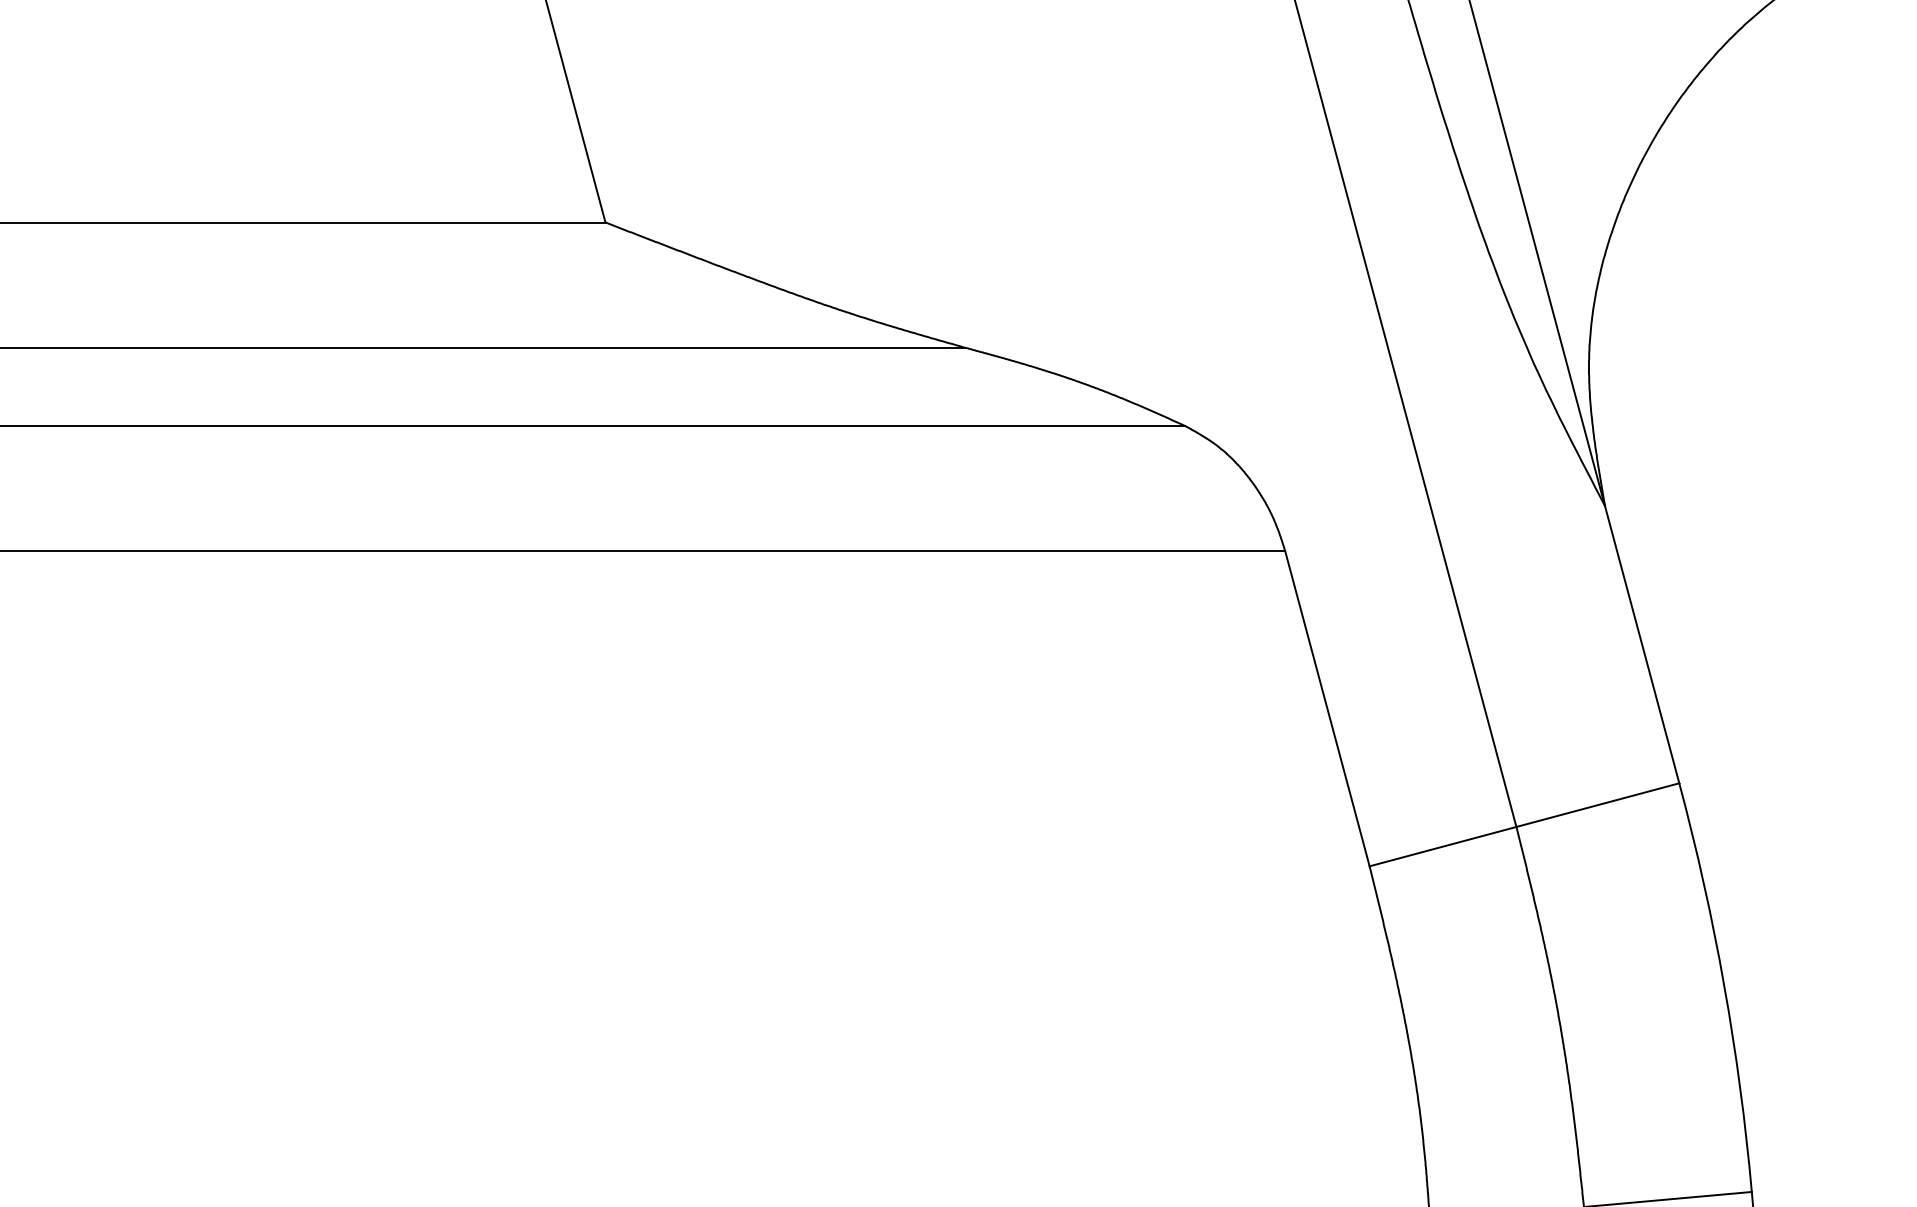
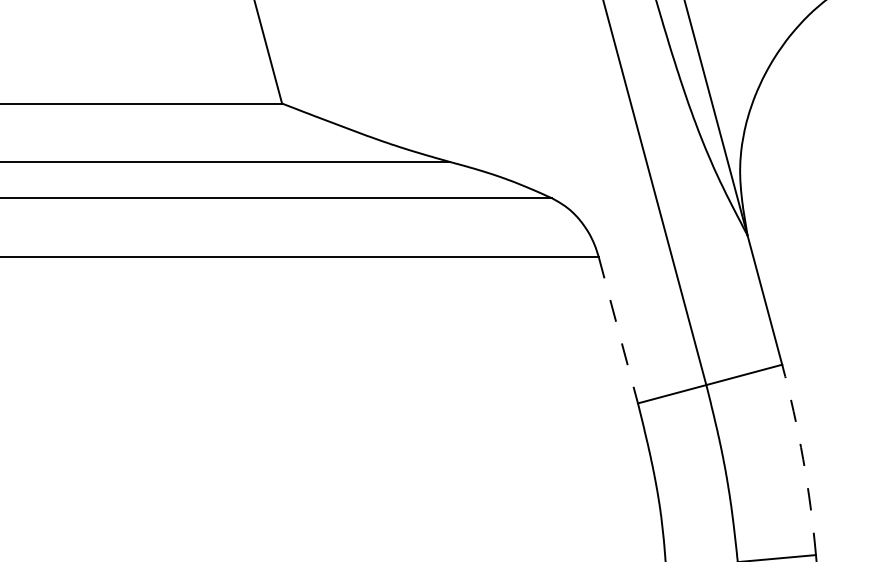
line: (1327, 709) -> (618, 330), solid -> dashed
arc: (1725, 986) -> (803, 459), solid -> dashed

